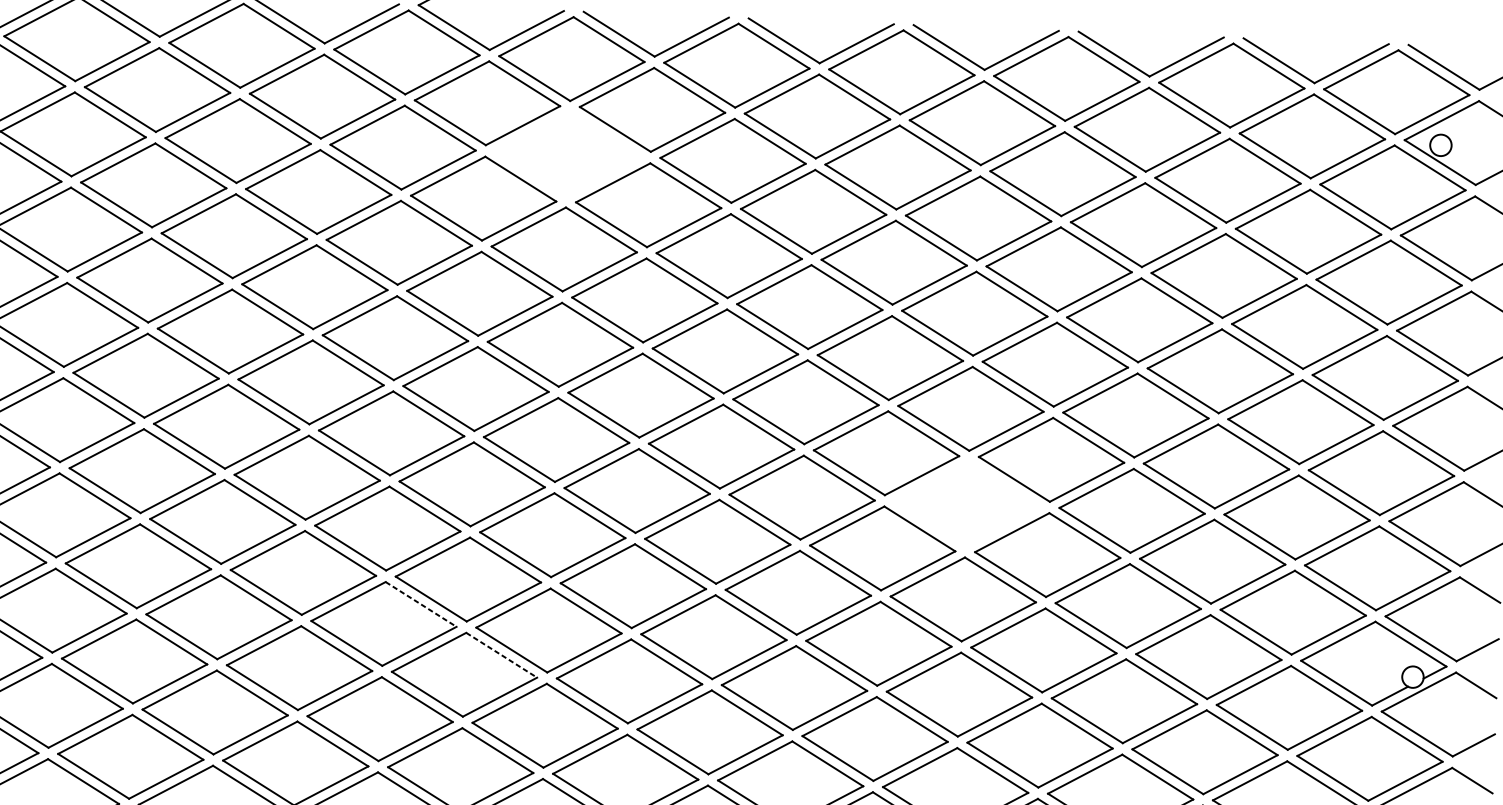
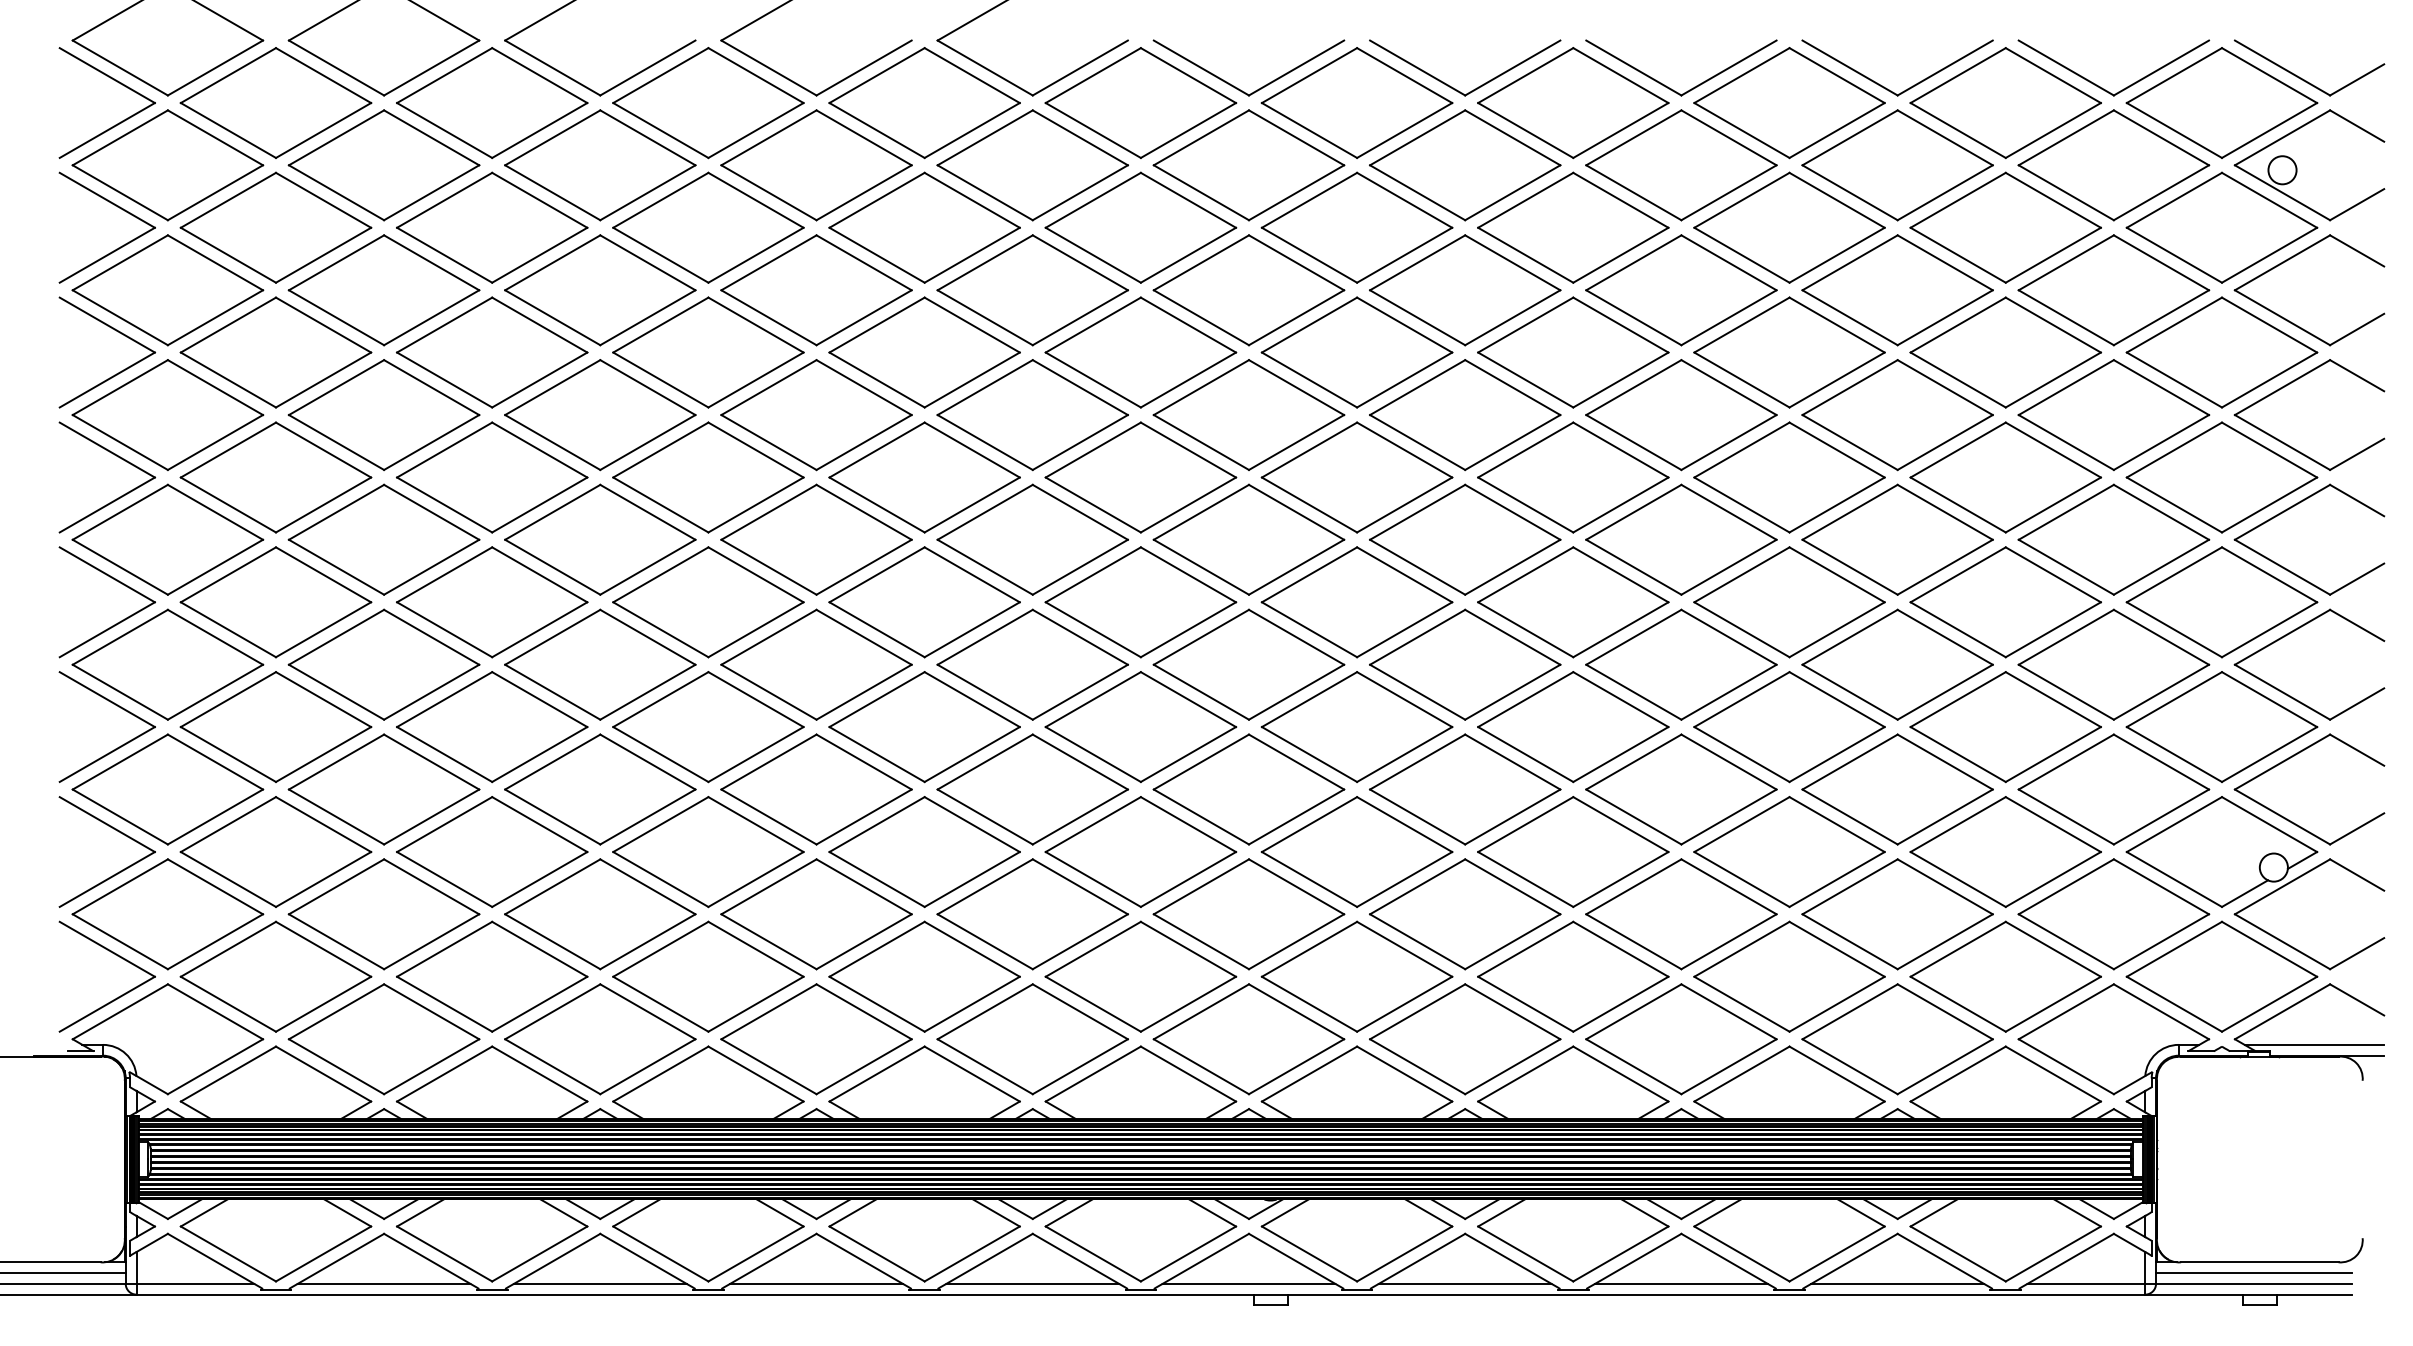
part: (567, 154) -> (1140, 227), added
part: (967, 504) -> (1681, 664), added
line: (421, 604) -> (972, 824), dashed -> solid
line: (501, 655) -> (1080, 886), dashed -> solid

